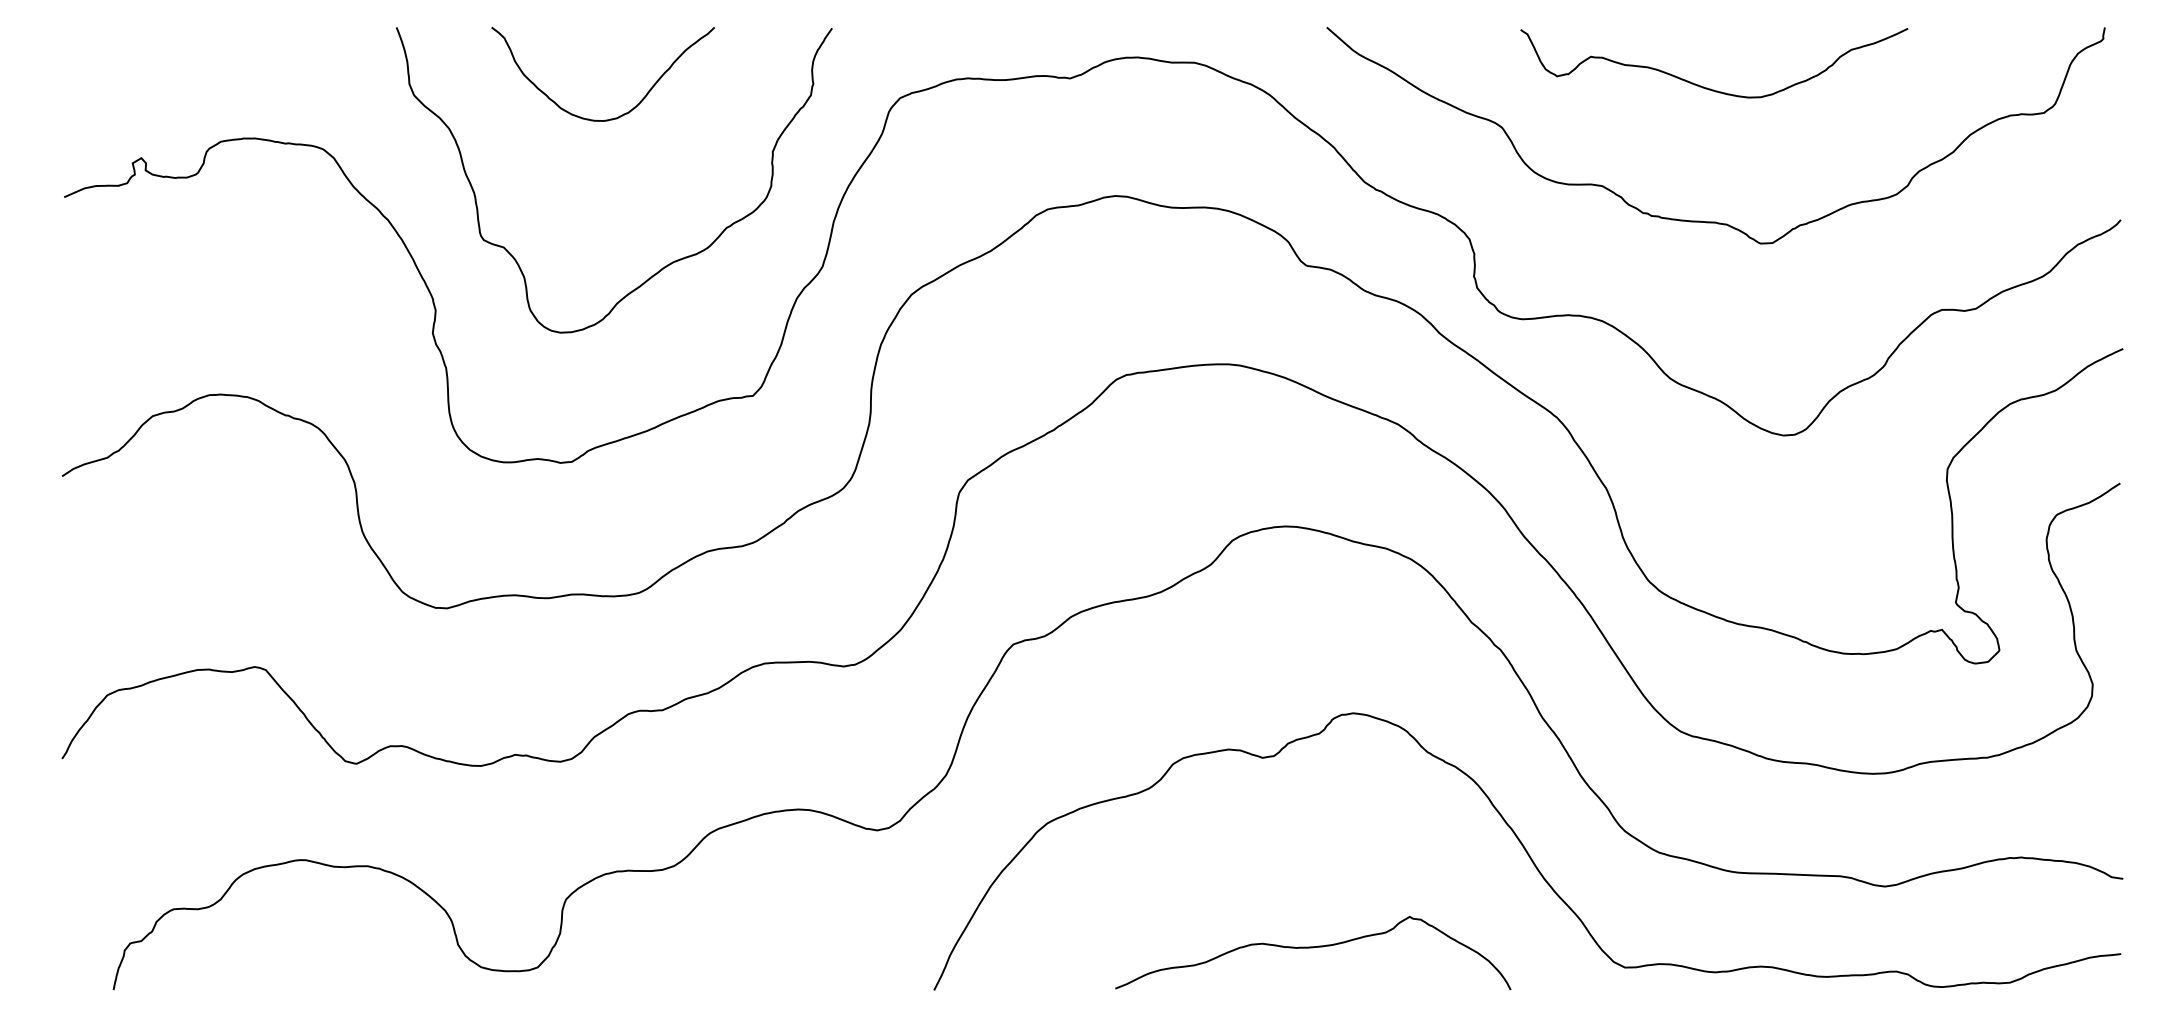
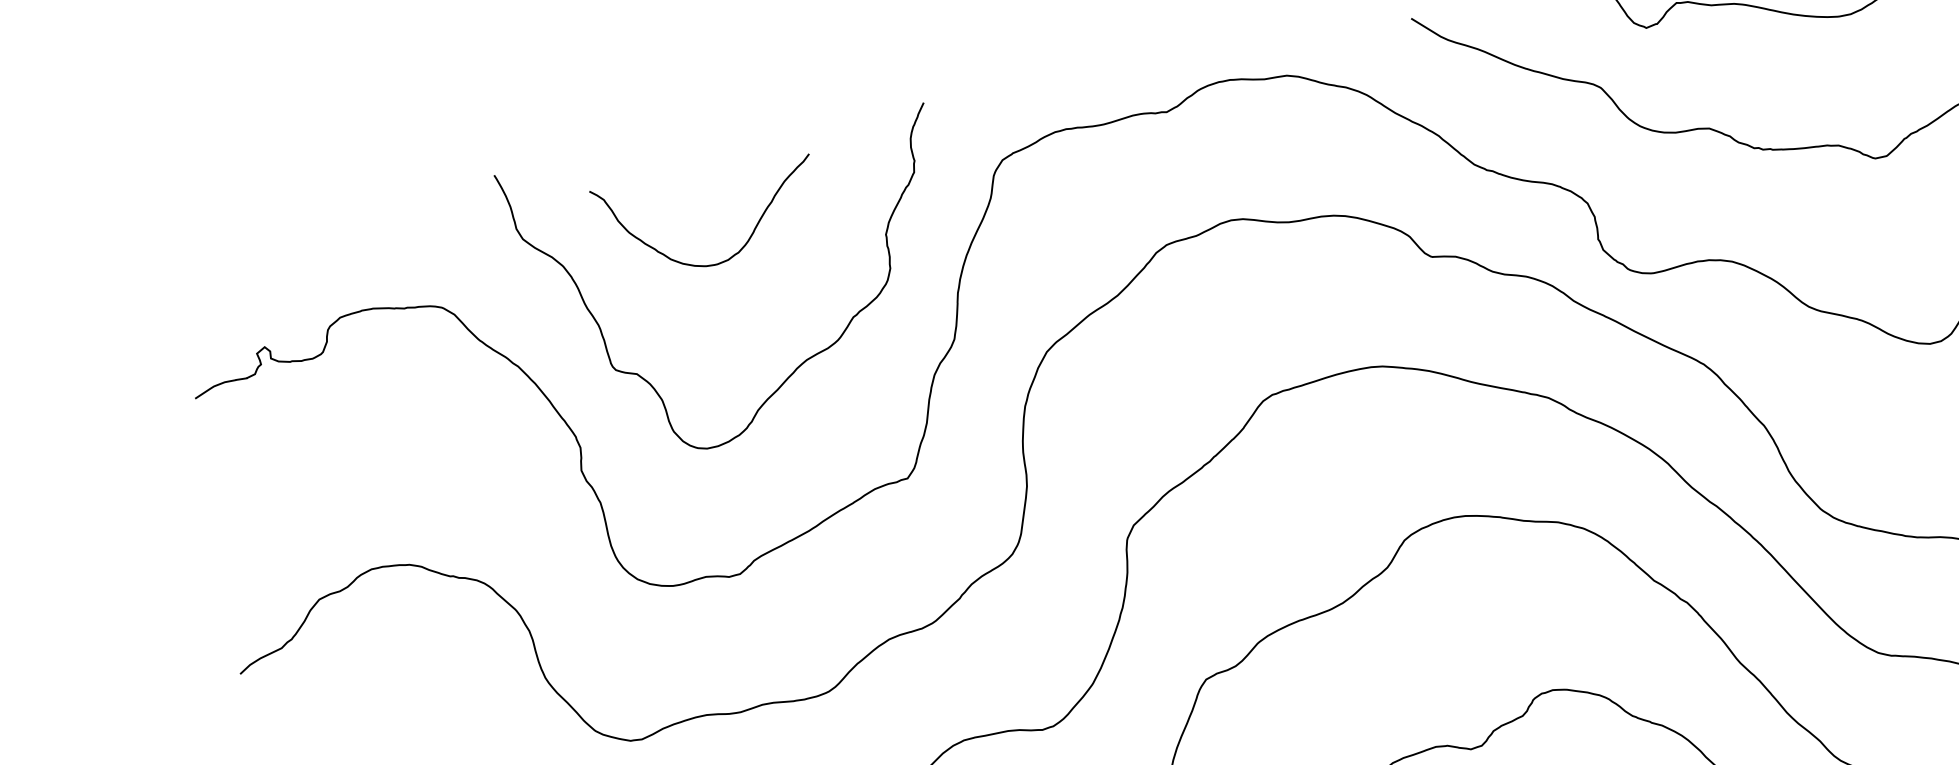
curve: (623, 113) -> (733, 254), moved

